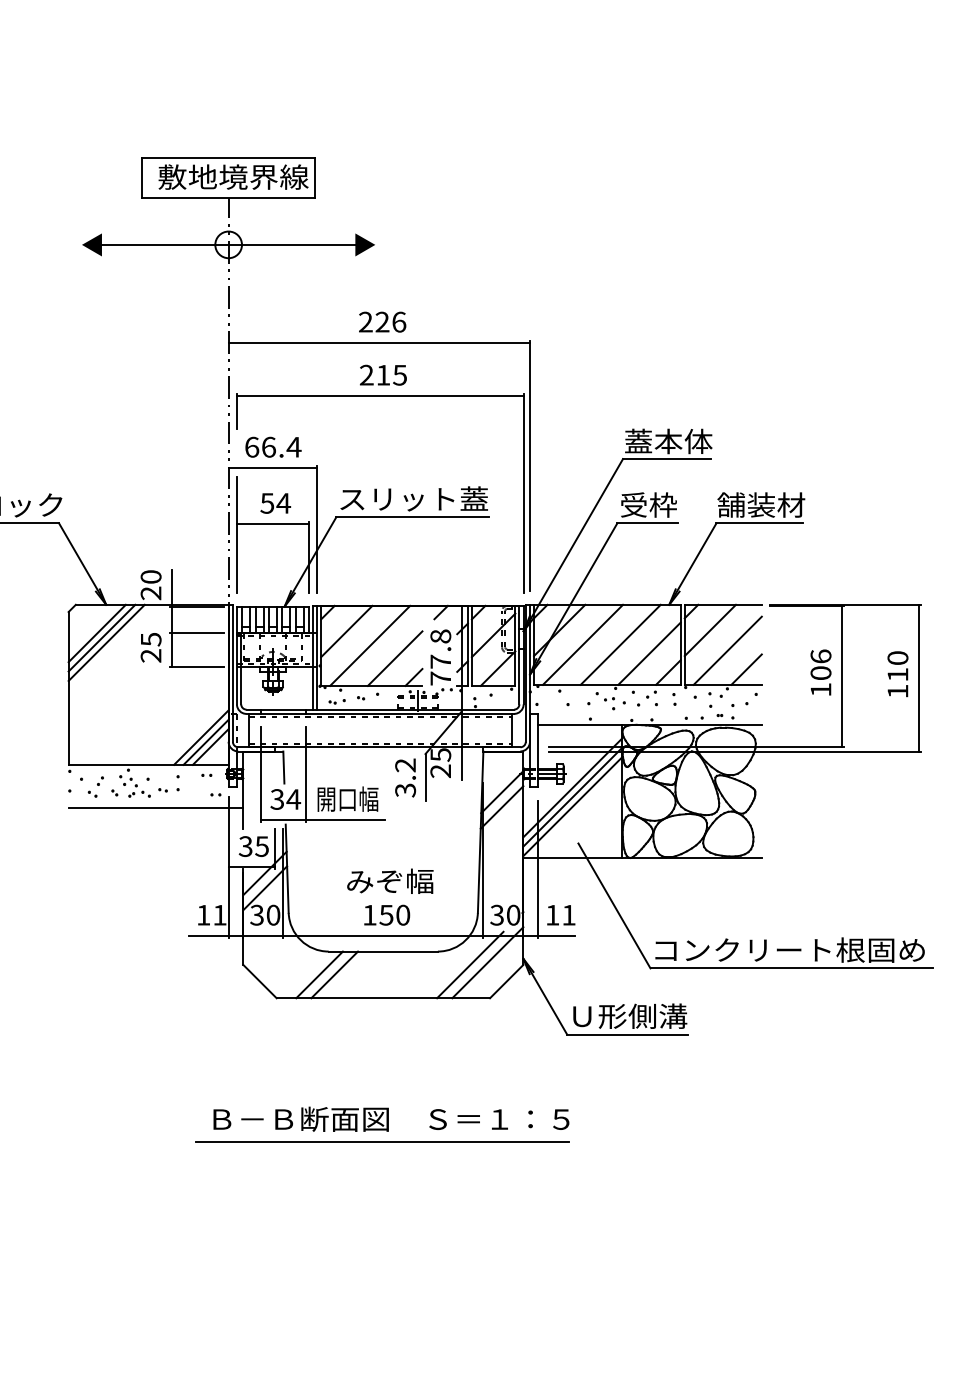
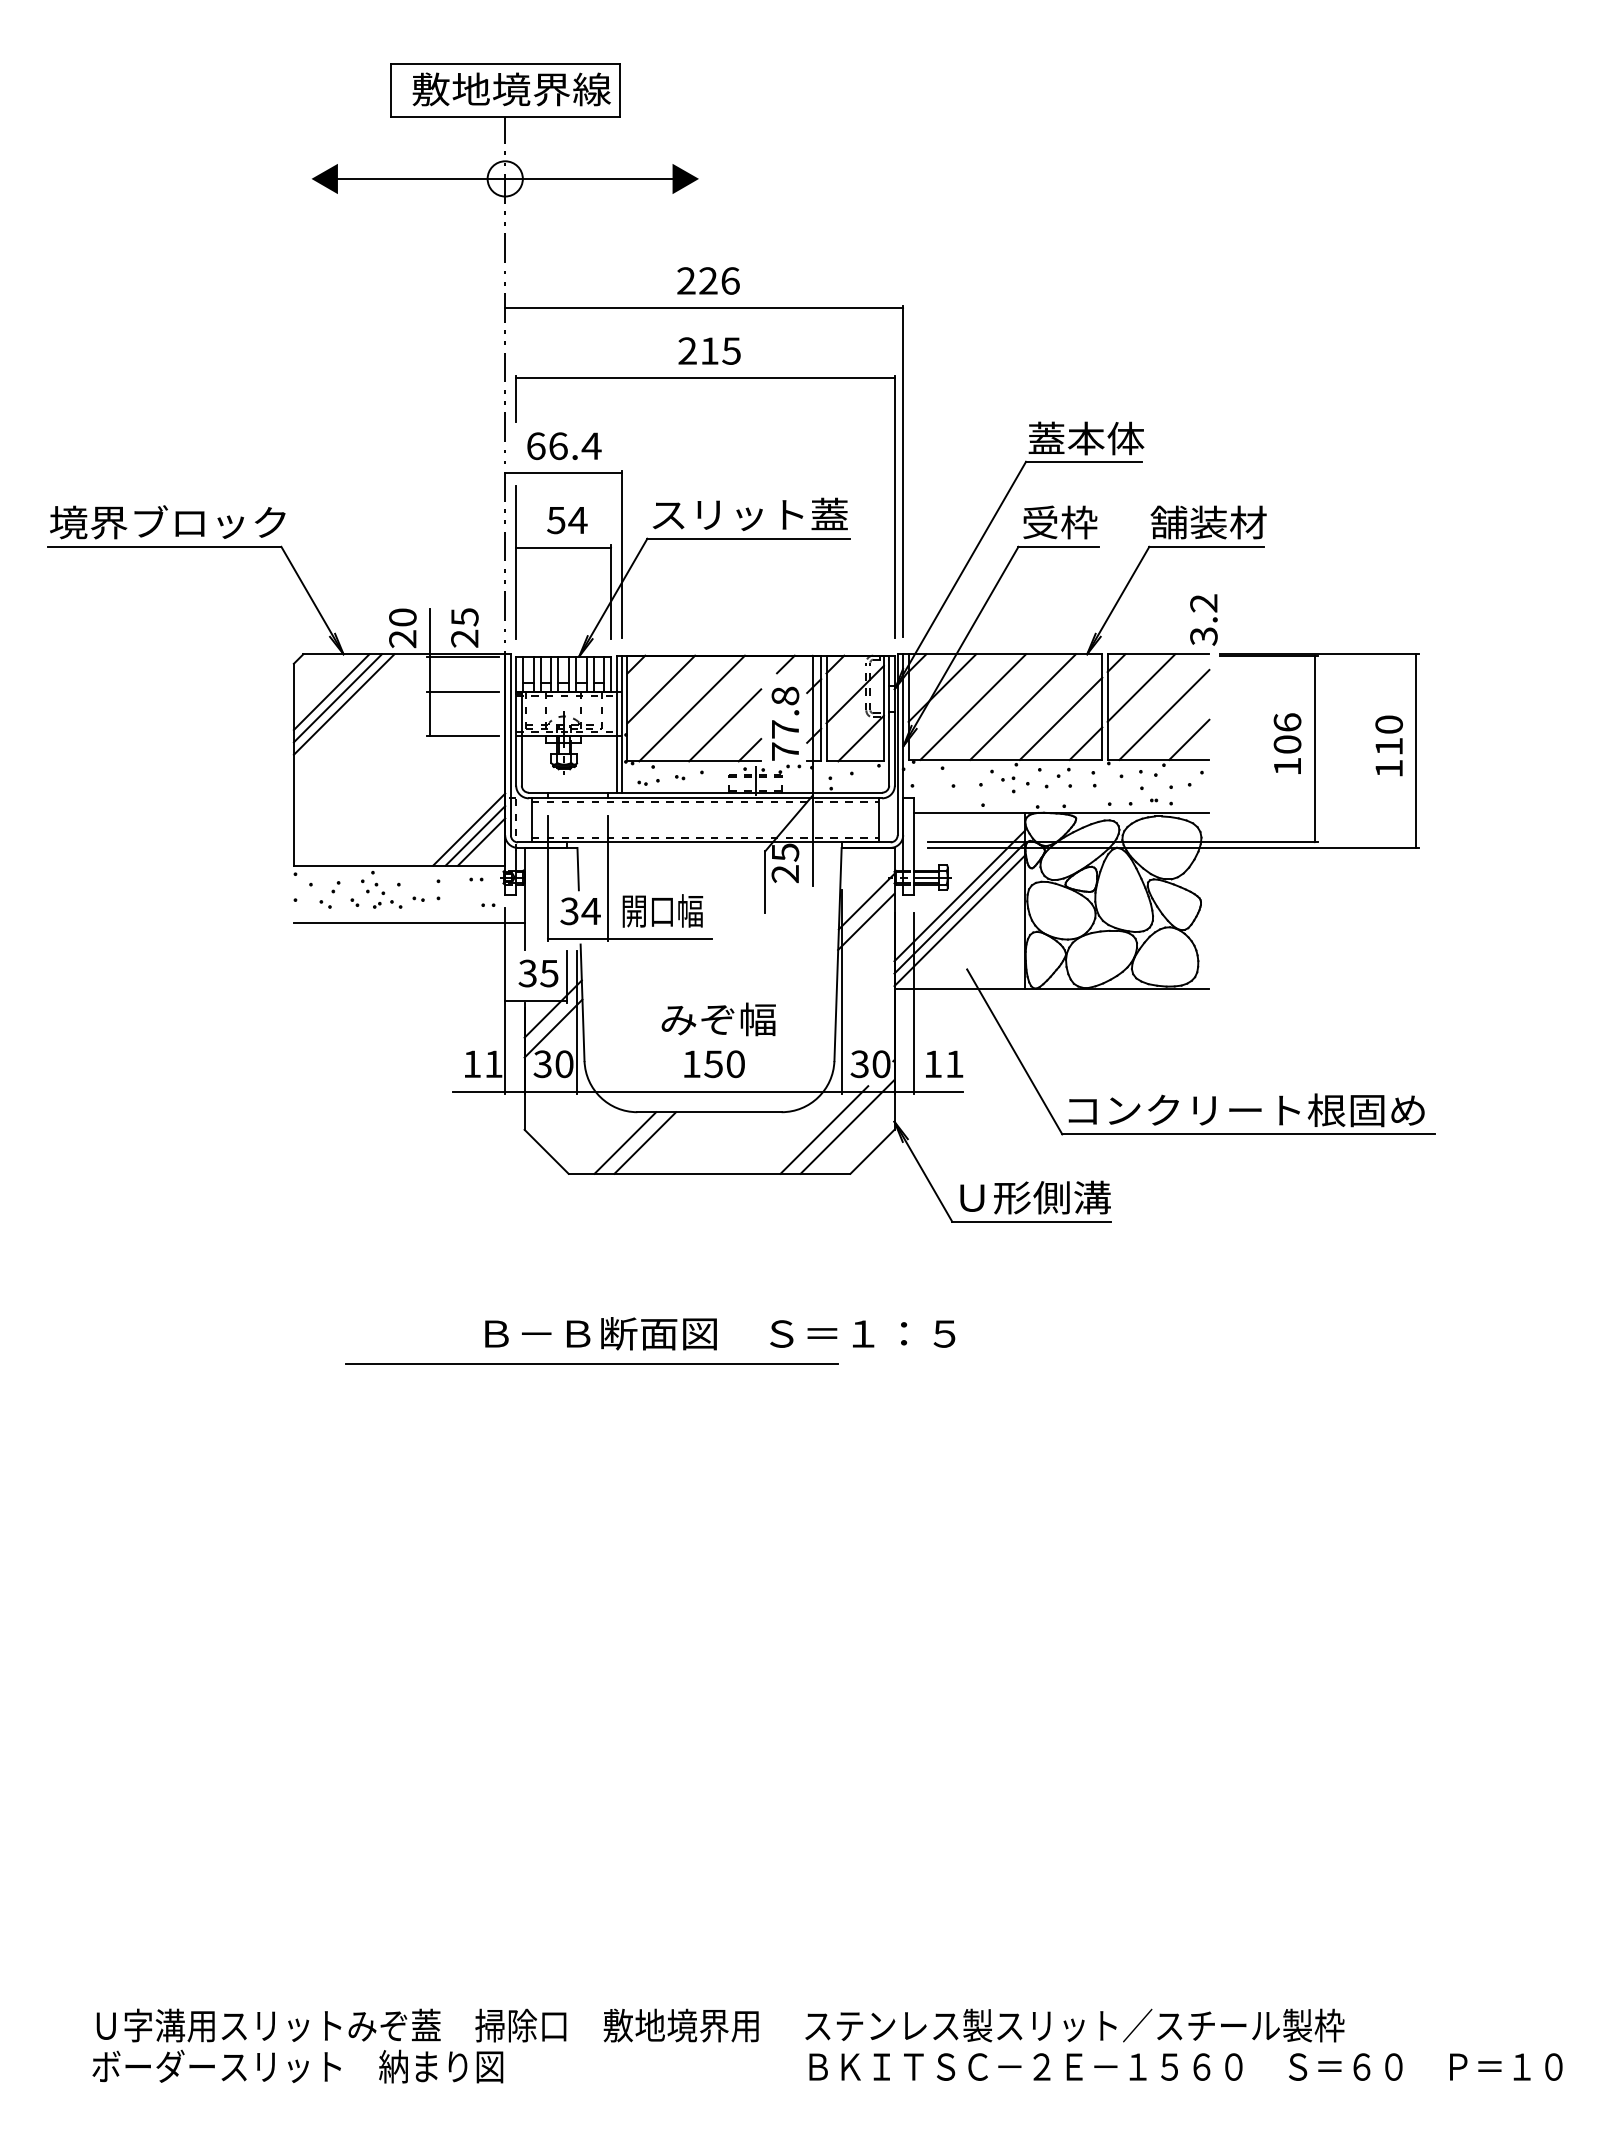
text: (150, 647) -> (464, 627), moved
text: (405, 777) -> (1203, 619), moved
line: (381, 1141) -> (591, 1363), moved

